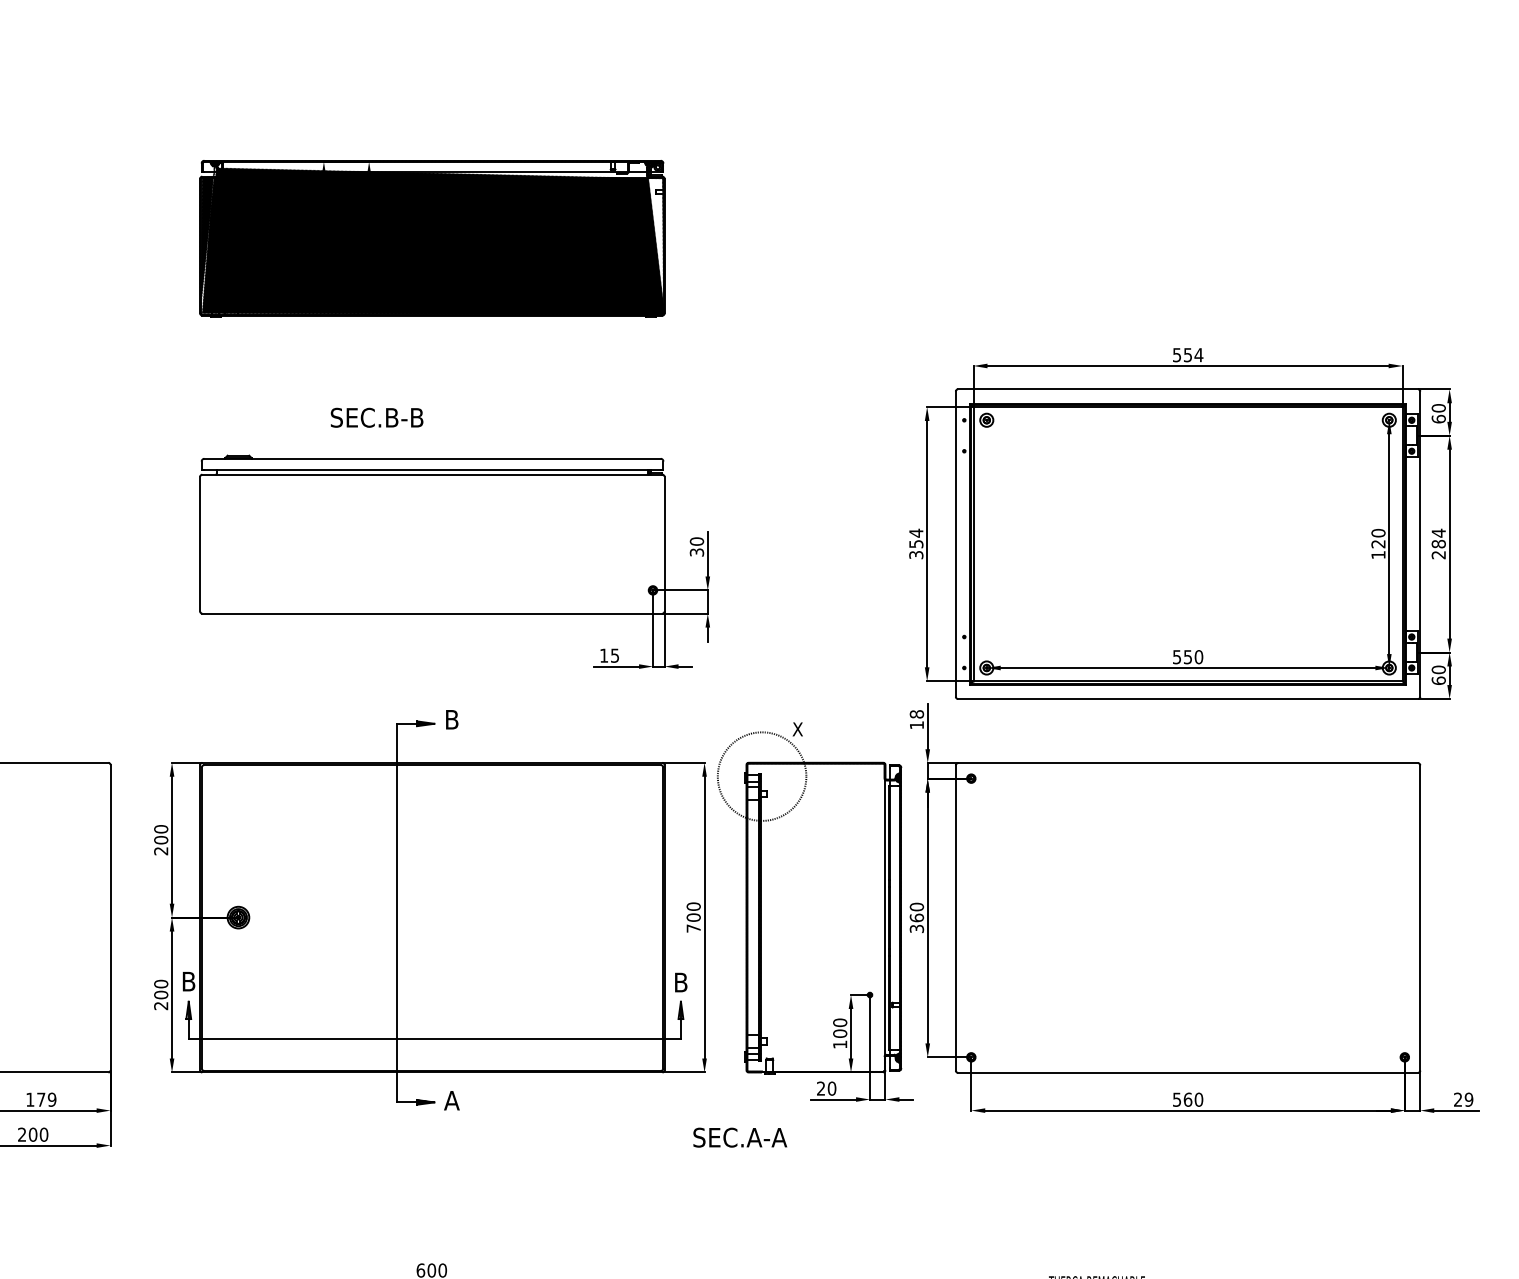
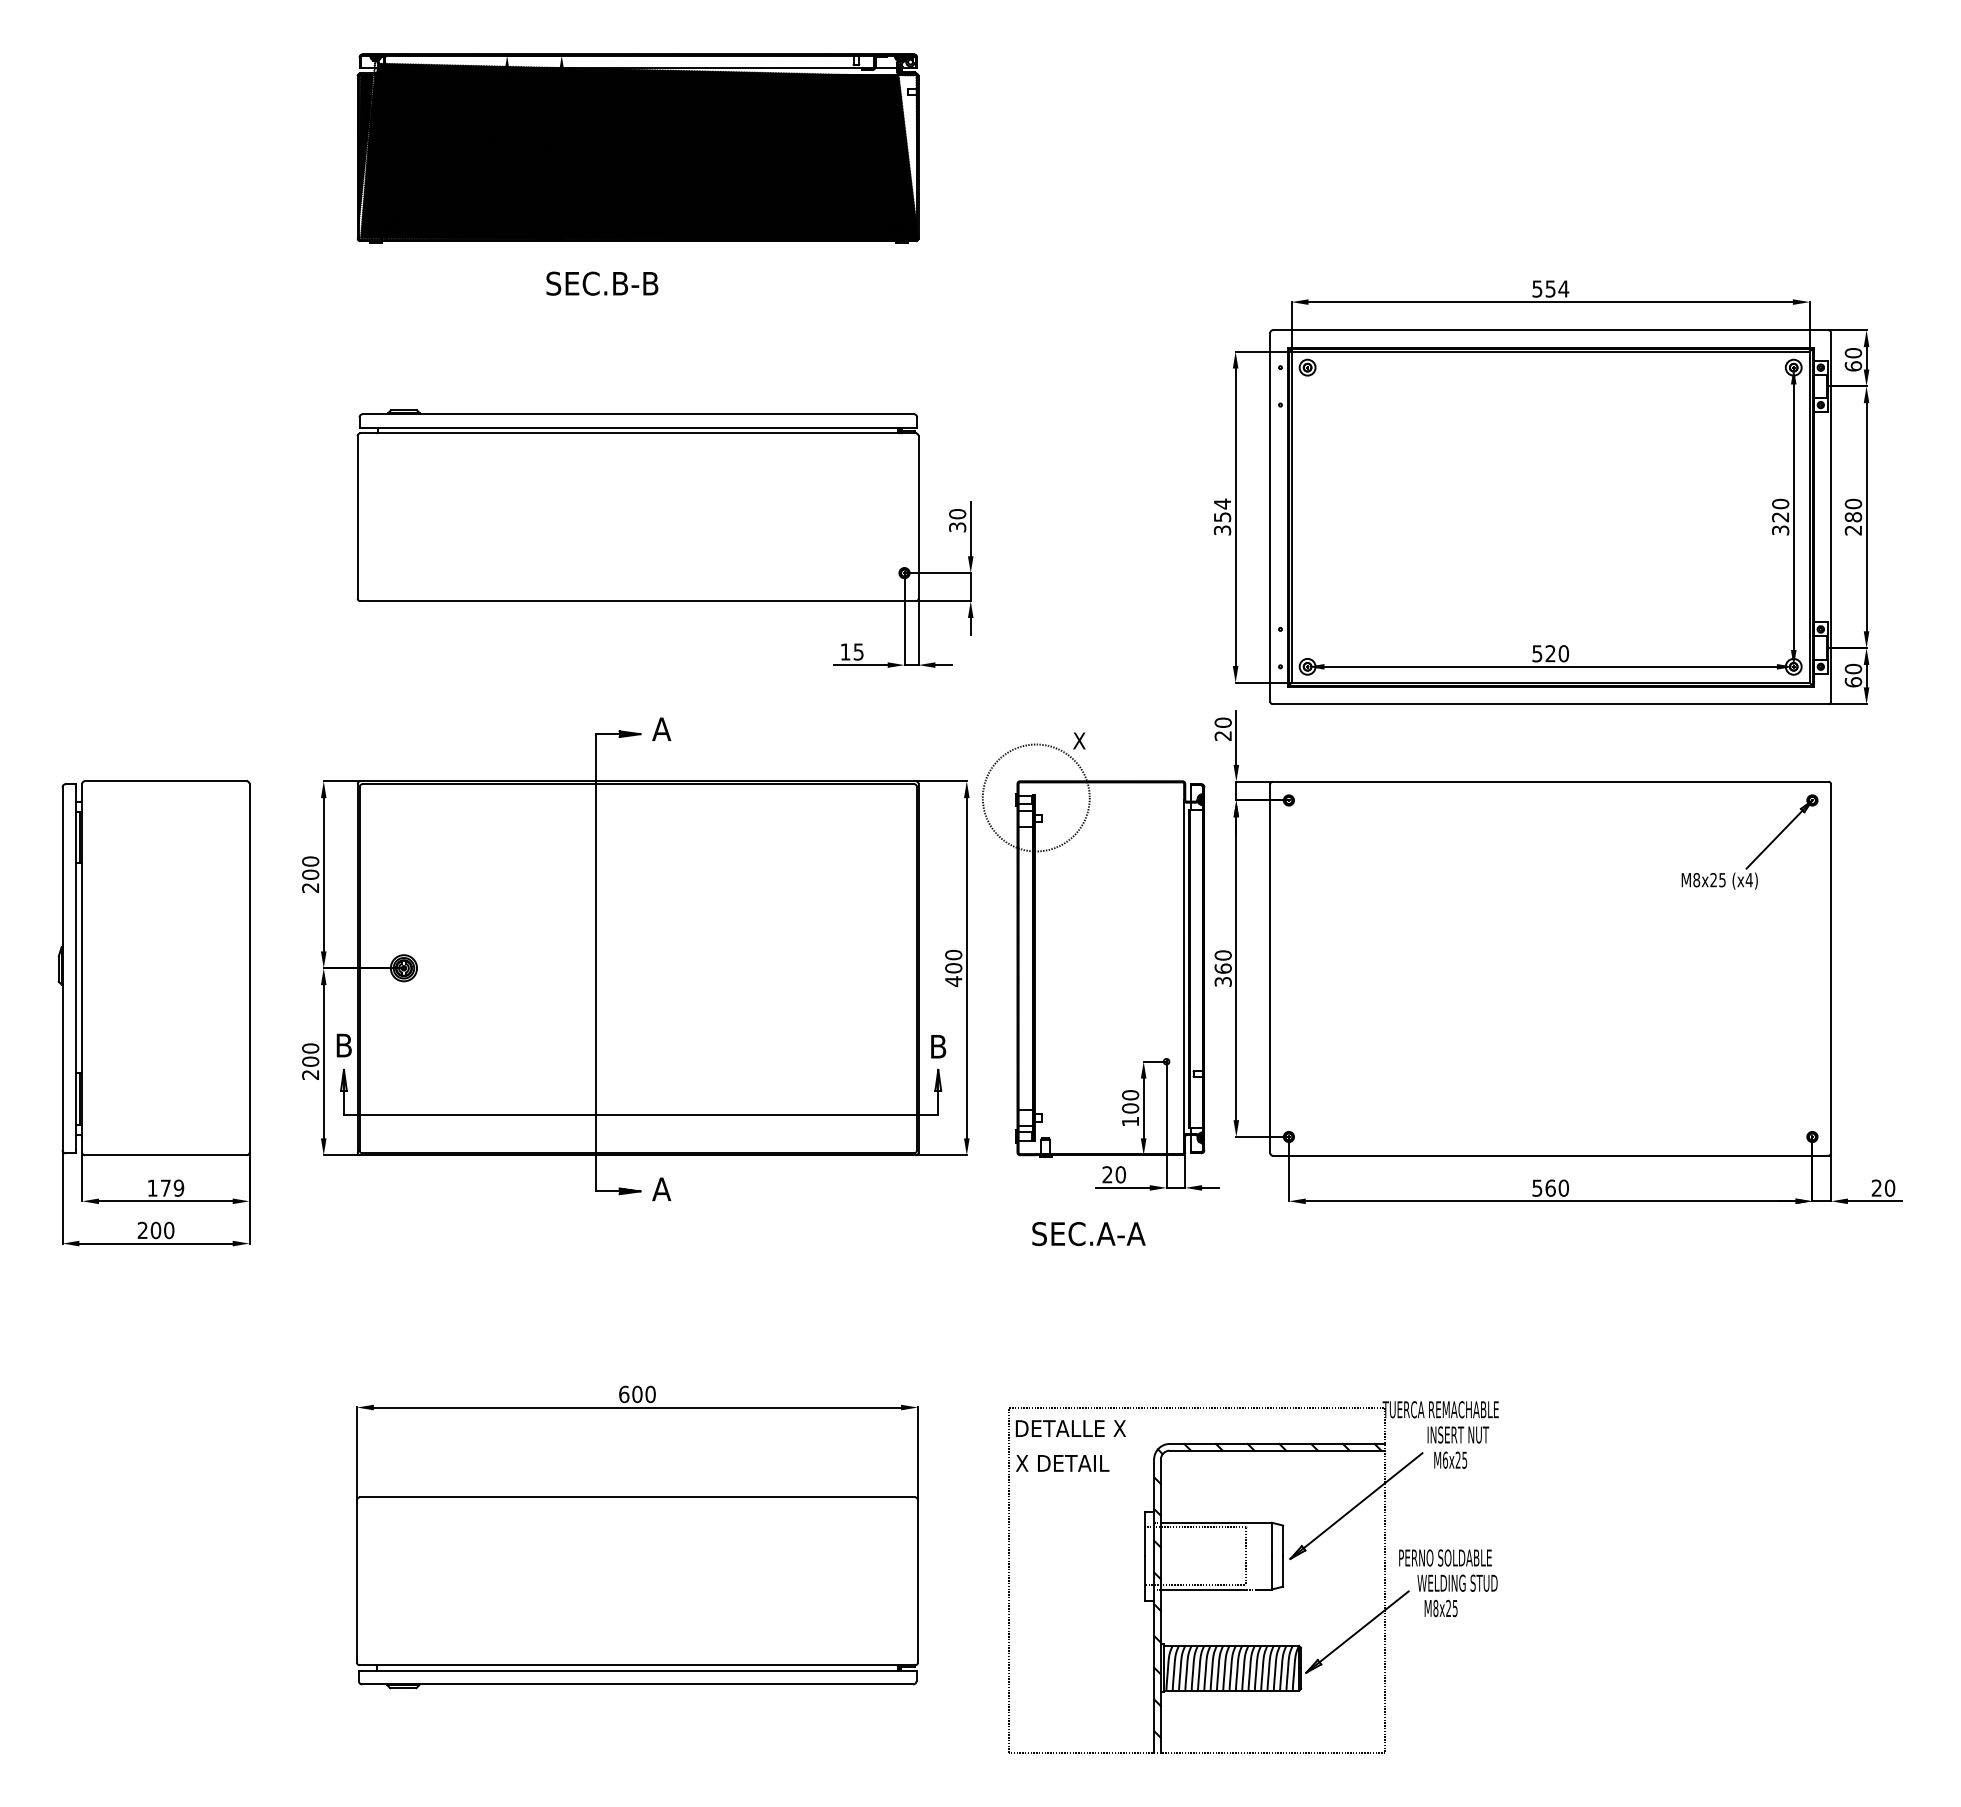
text: (377, 417) -> (602, 283), moved
text: (1438, 532) -> (1853, 503), 284 -> 280
text: (1378, 555) -> (1780, 530), 120 -> 320
text: (1187, 656) -> (1550, 653), 550 -> 520
text: (451, 719) -> (661, 729), B -> A
text: (916, 719) -> (1222, 728), 18 -> 20
part: (1361, 821) -> (1760, 852), added
text: (693, 928) -> (953, 981), 700 -> 400
text: (1468, 1099) -> (1889, 1187), 29 -> 20
text: (739, 1138) -> (1088, 1234), moved

